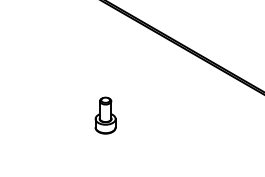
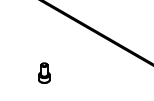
part: (105, 114) -> (44, 72), moved

